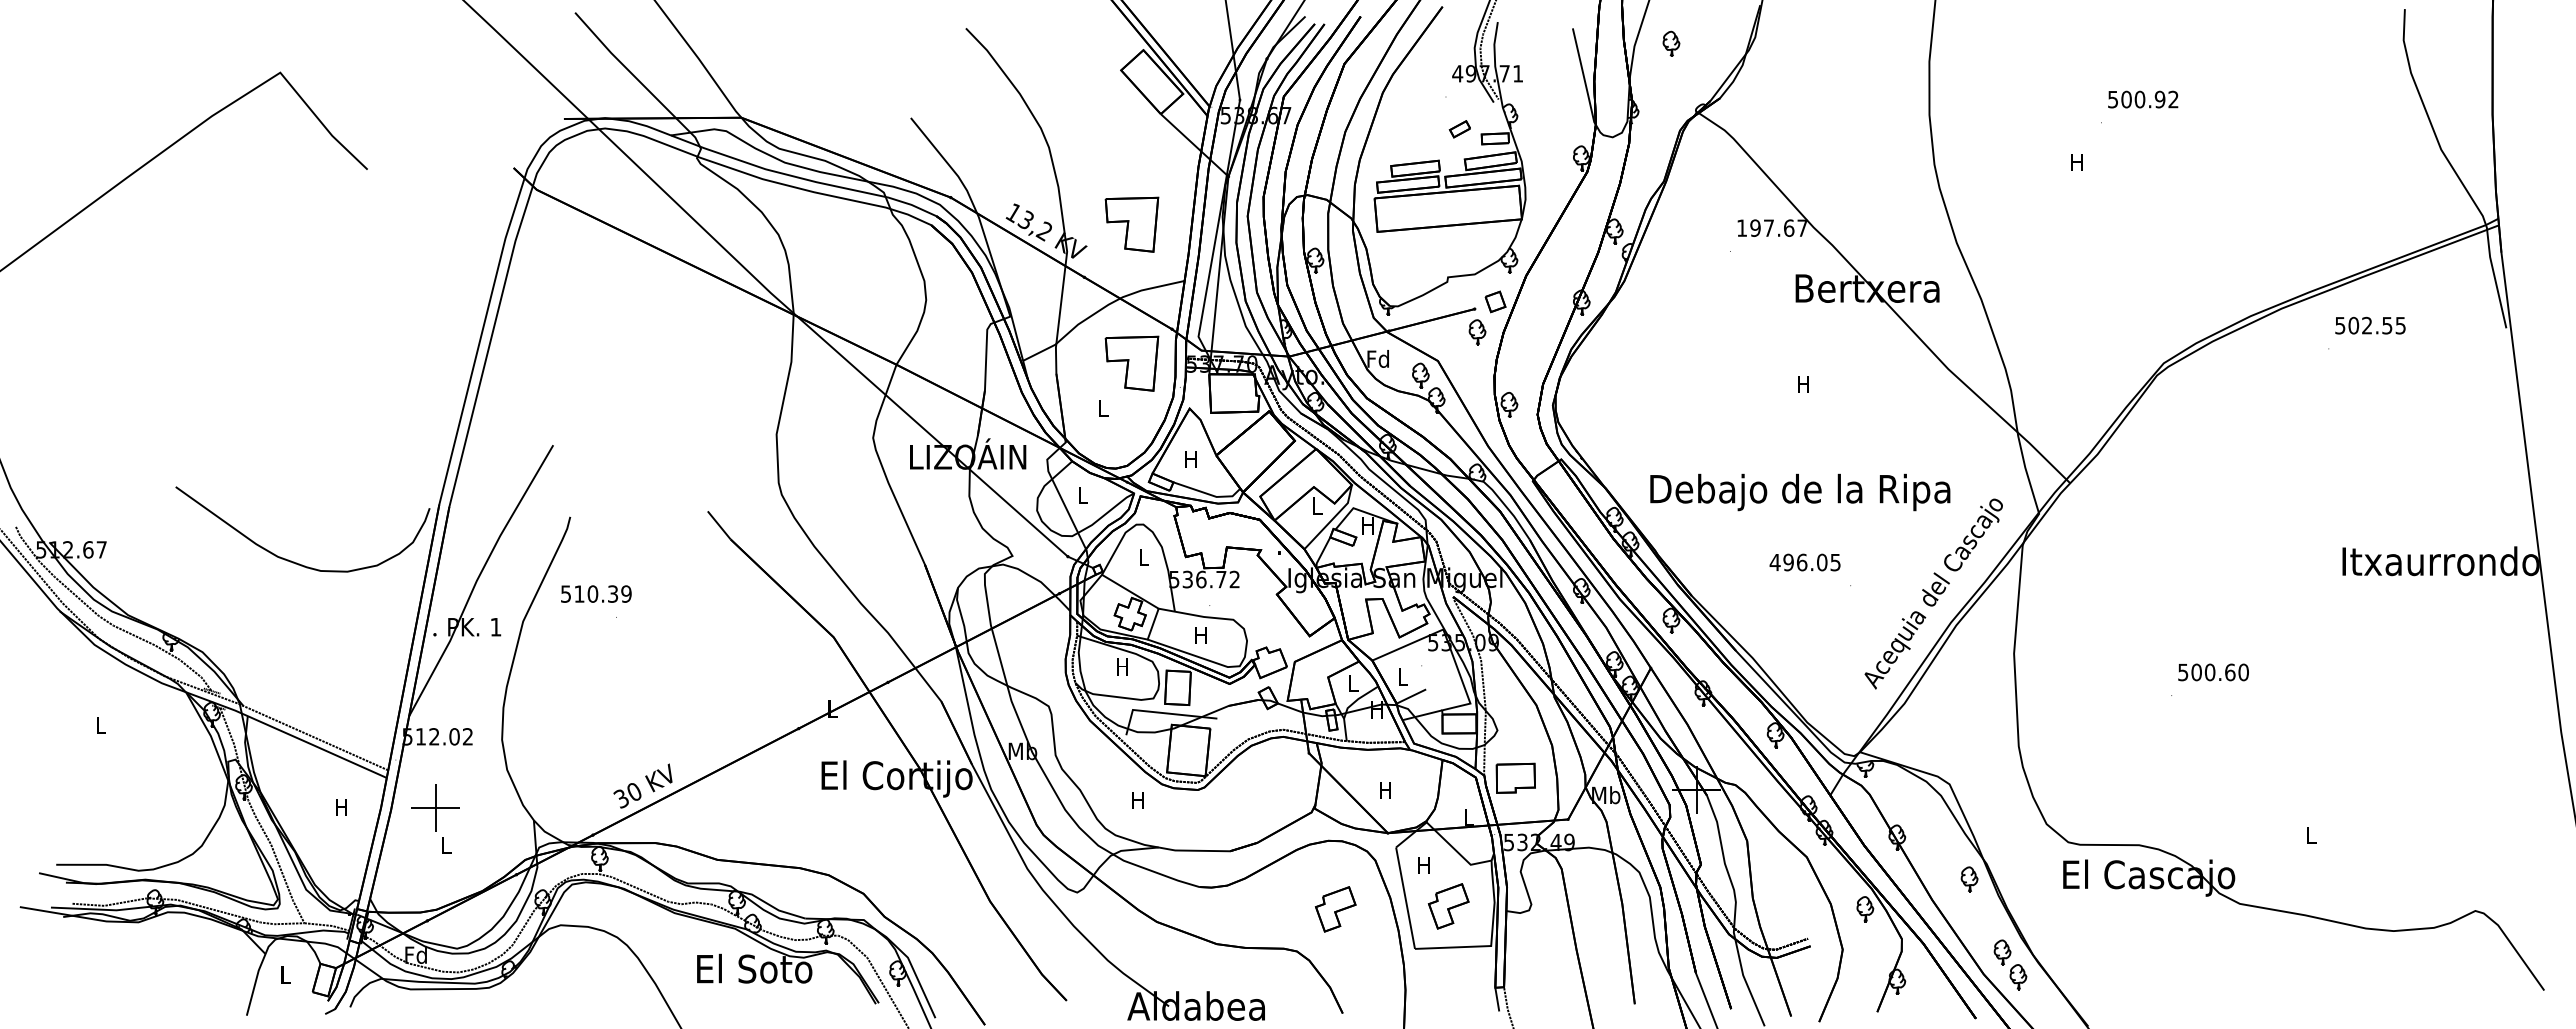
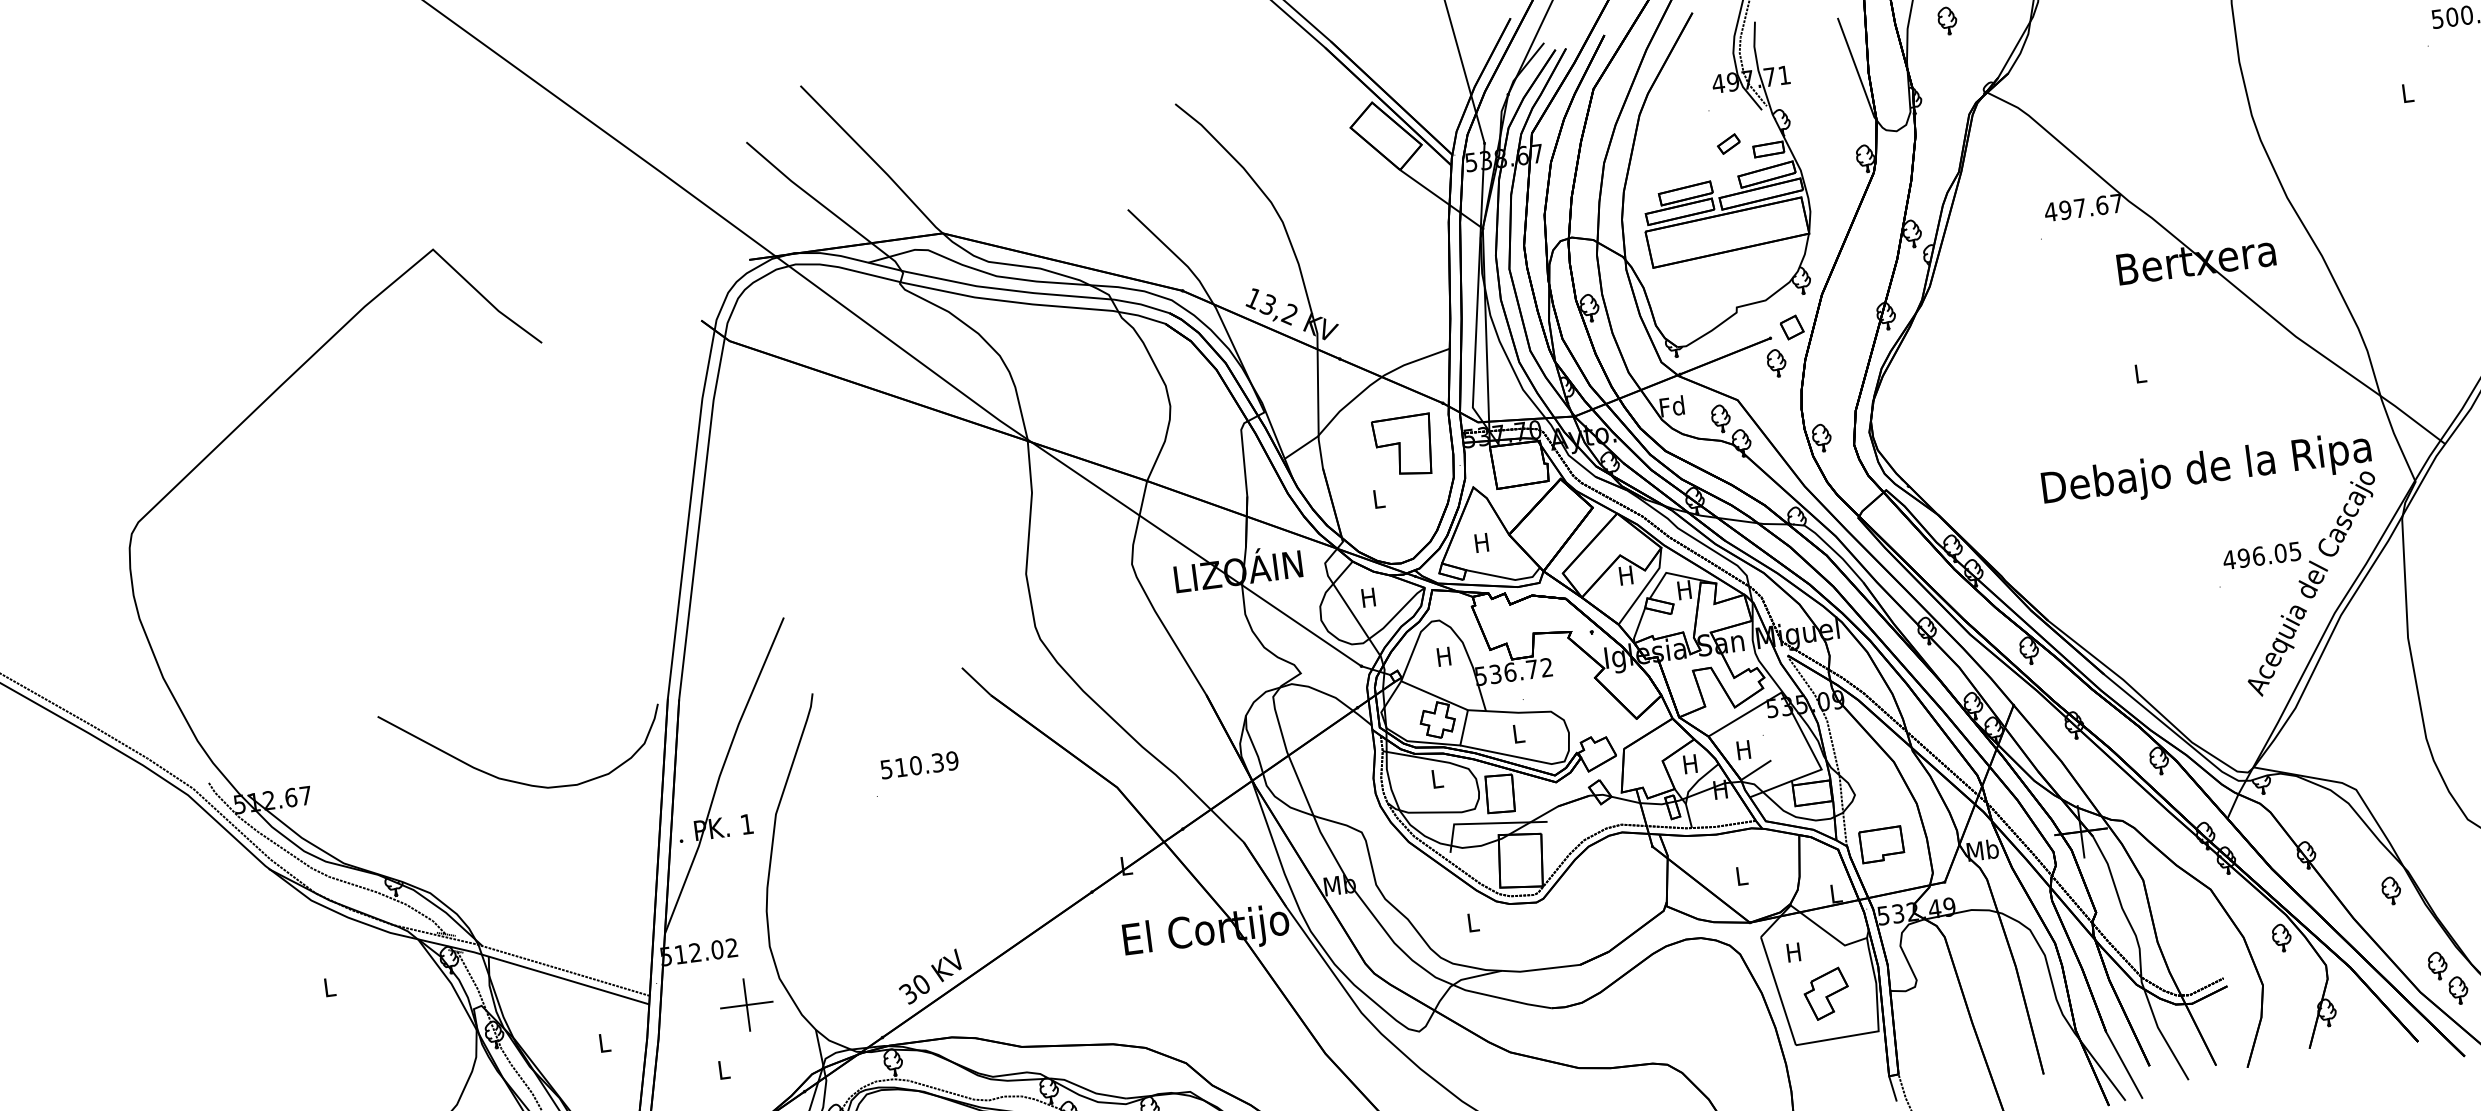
text: (2076, 162) -> (2406, 92), H -> L
part: (1131, 224) -> (1383, 294), removed
text: (1741, 227) -> (2050, 211), 197.67 -> 497.67
text: (1803, 384) -> (2140, 374), H -> L
text: (1800, 492) -> (2206, 470), moved
text: (1082, 495) -> (1368, 597), L -> H
text: (1316, 505) -> (1625, 575), L -> H
text: (1143, 557) -> (1444, 656), L -> H
text: (1804, 562) -> (2261, 555), moved
text: (596, 593) -> (919, 764), moved
text: (1200, 635) -> (1517, 733), H -> L
text: (1122, 666) -> (1436, 778), H -> L
text: (1402, 676) -> (1743, 749), L -> H
text: (1352, 683) -> (1690, 764), L -> H
text: (1385, 790) -> (1741, 876), H -> L
text: (1137, 800) -> (1471, 922), H -> L
text: (341, 807) -> (604, 1043), H -> L
part: (435, 807) -> (746, 1004), moved
part: (1335, 909) -> (1703, 1013), removed

